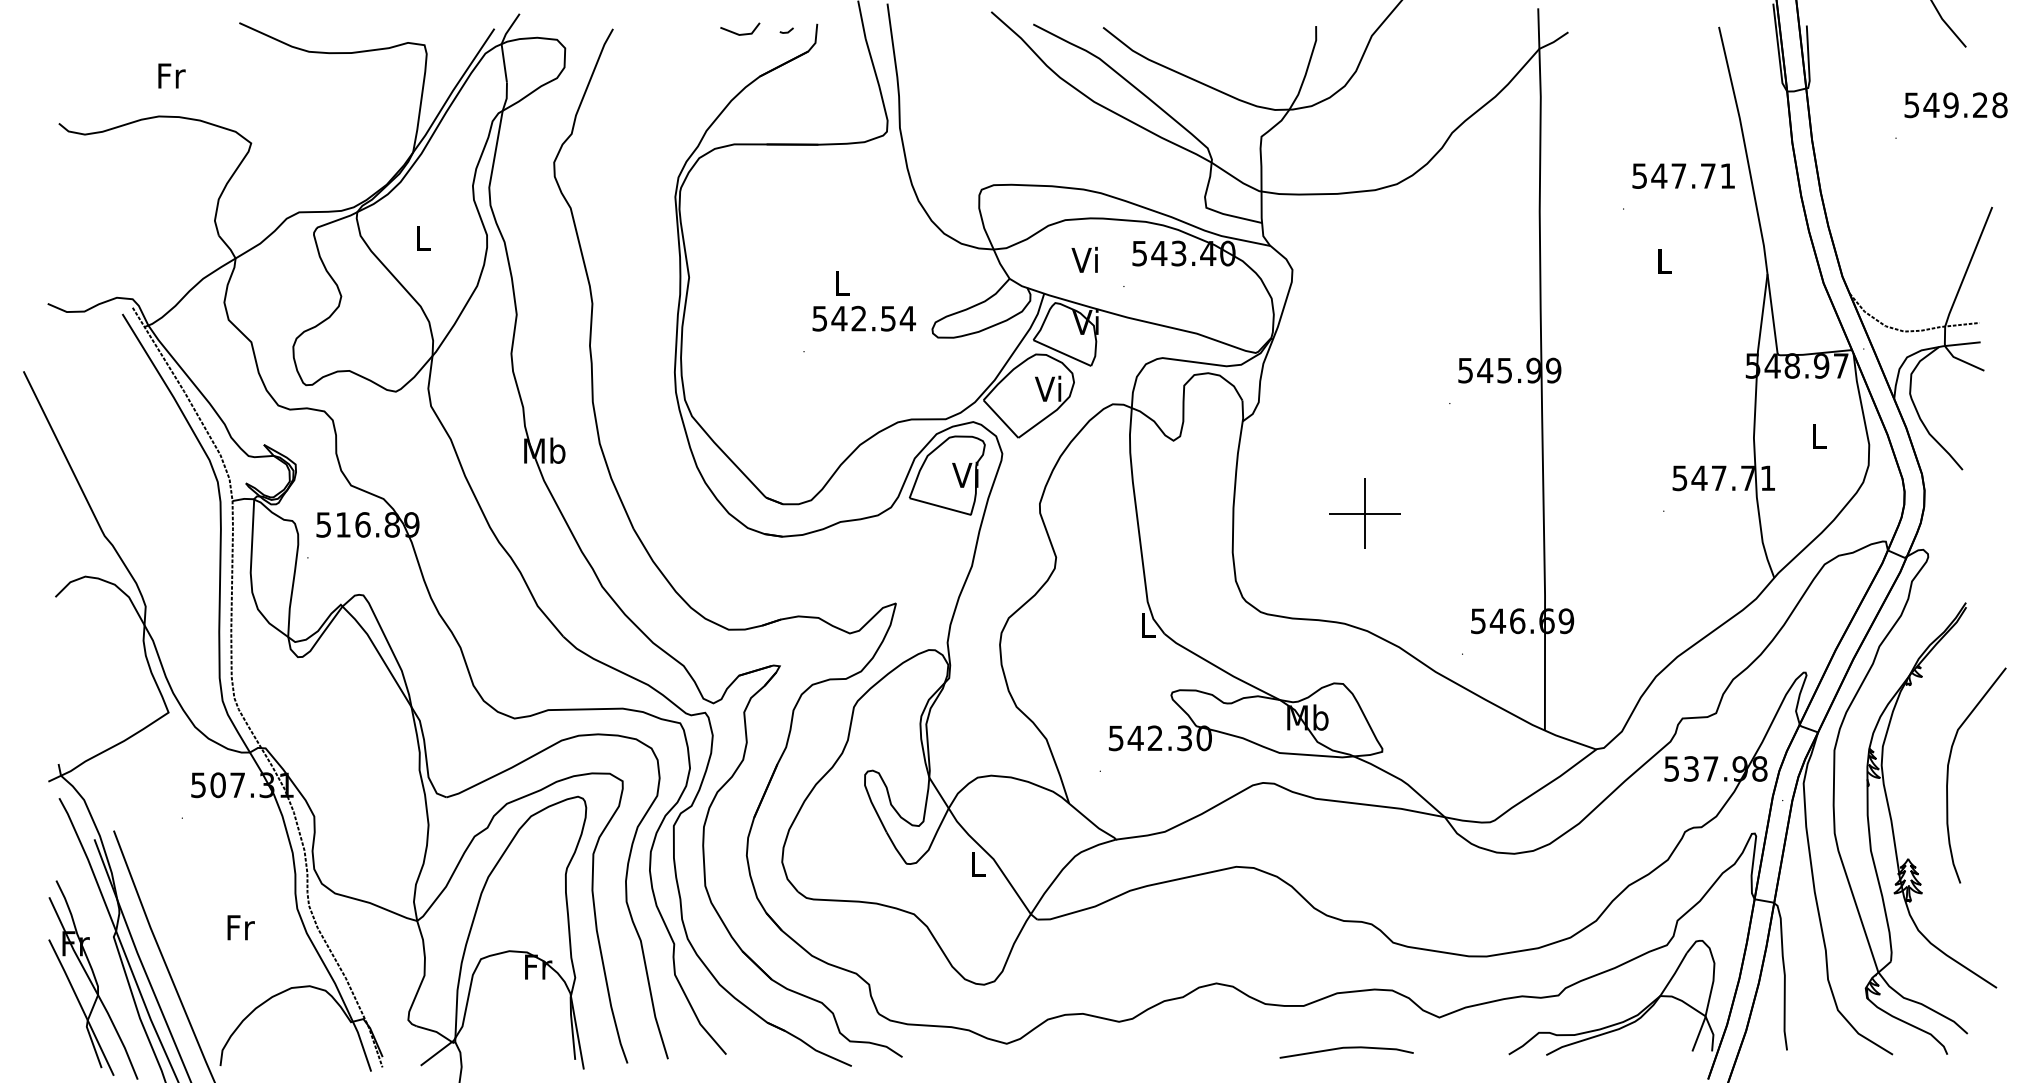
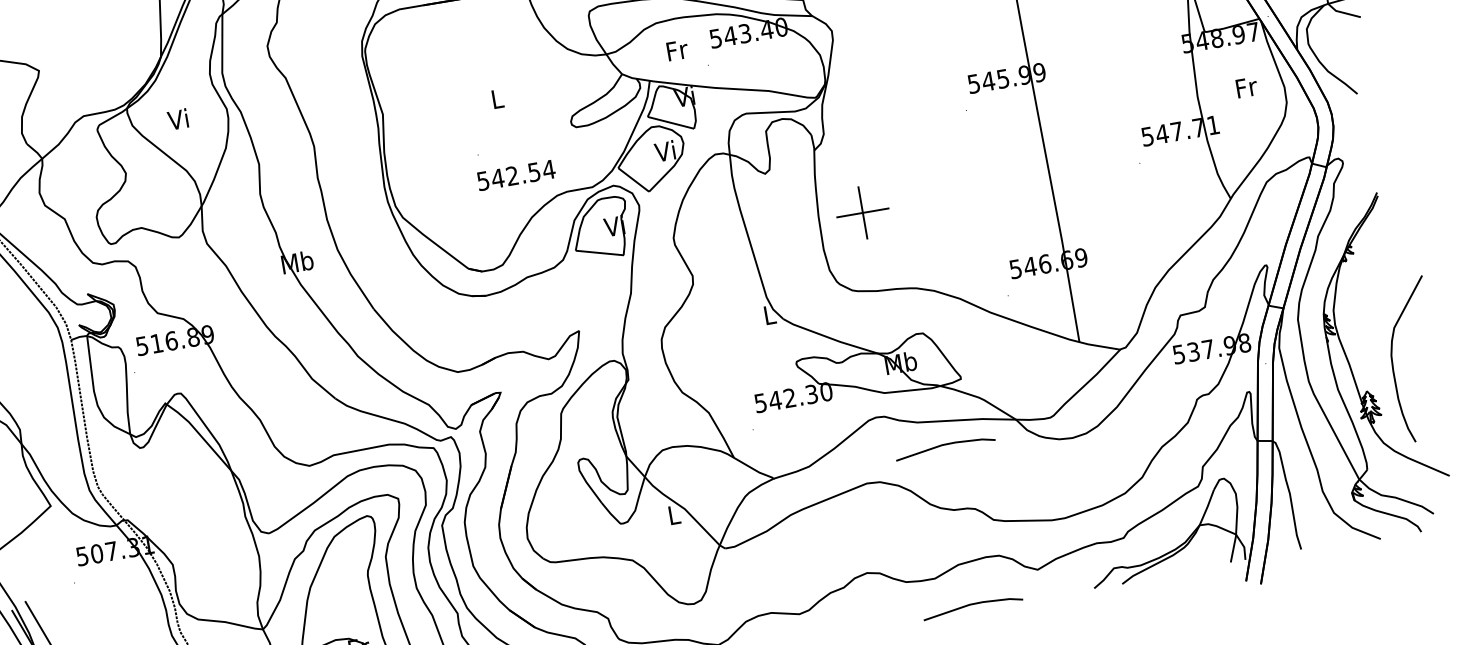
text: (421, 237) -> (178, 119), L -> Vi
text: (1086, 259) -> (676, 49), Vi -> Fr
text: (863, 318) -> (515, 175), moved
text: (1819, 436) -> (1246, 87), L -> Fr
part: (1364, 513) -> (862, 212), moved
curve: (1948, 775) -> (1393, 363), moved
line: (1346, 834) -> (944, 445), added

